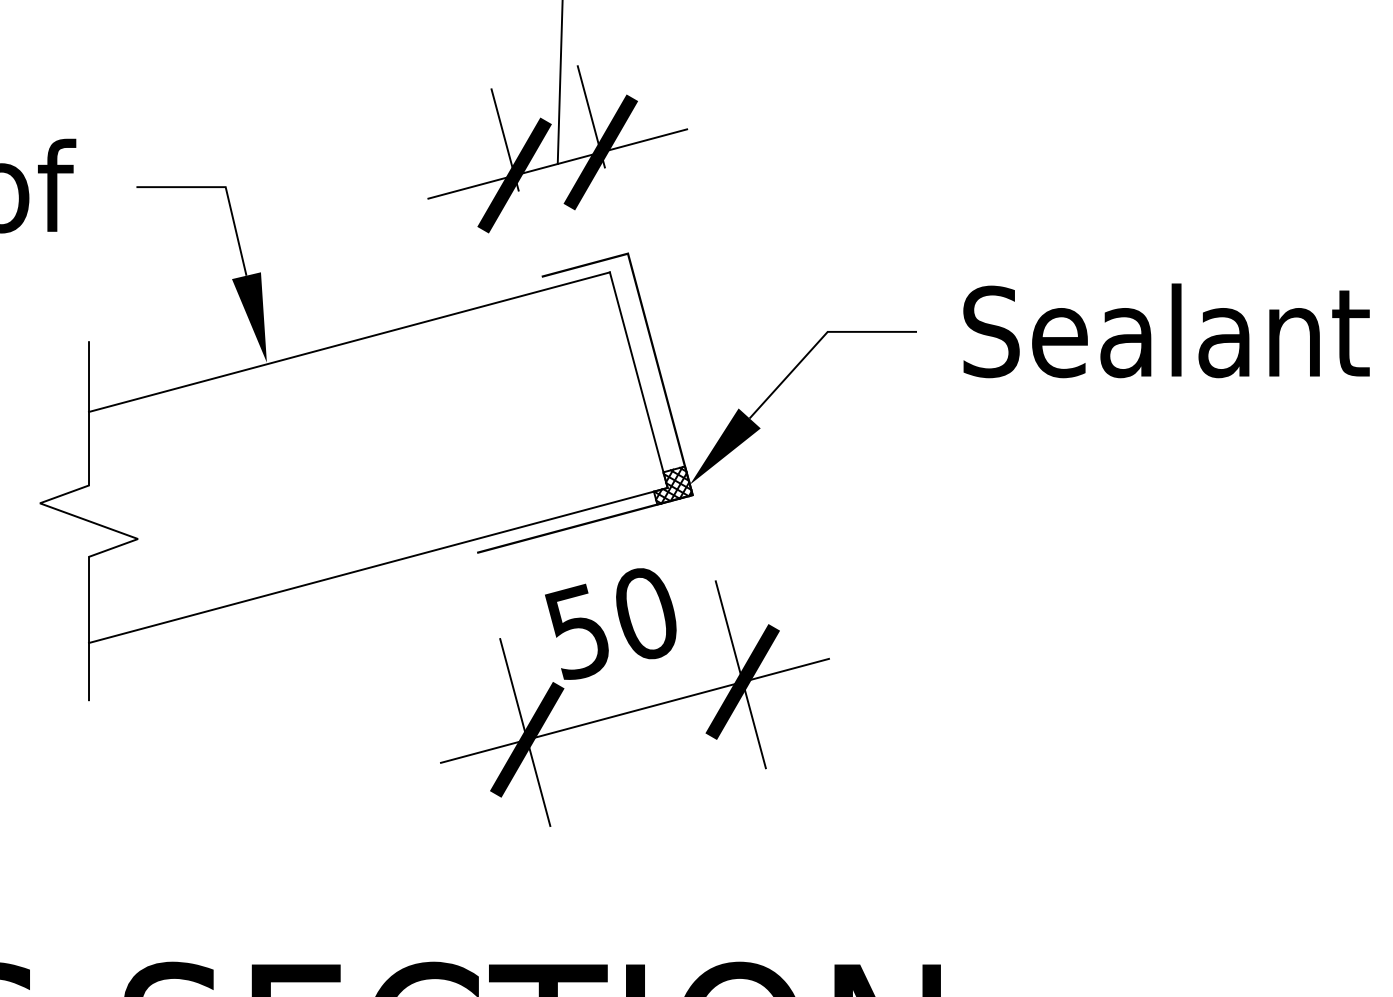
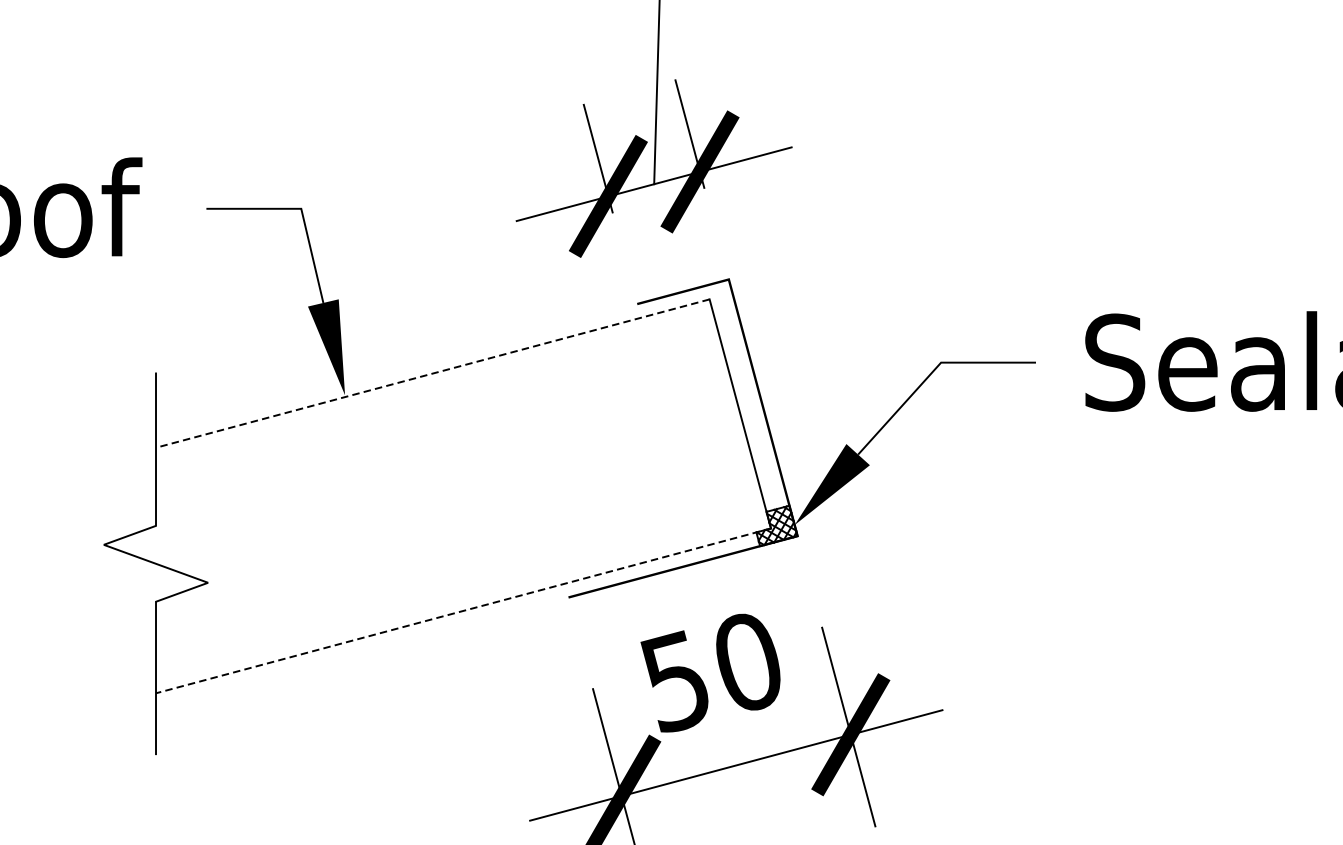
line: (349, 342) -> (432, 373), solid -> dashed
line: (378, 565) -> (463, 610), solid -> dashed

